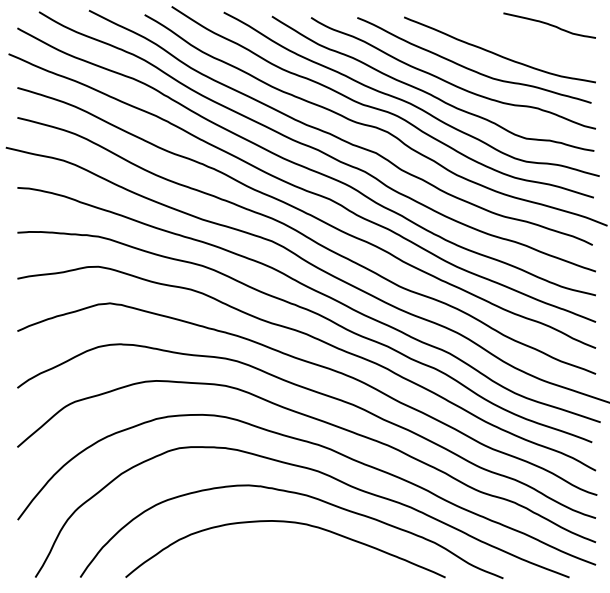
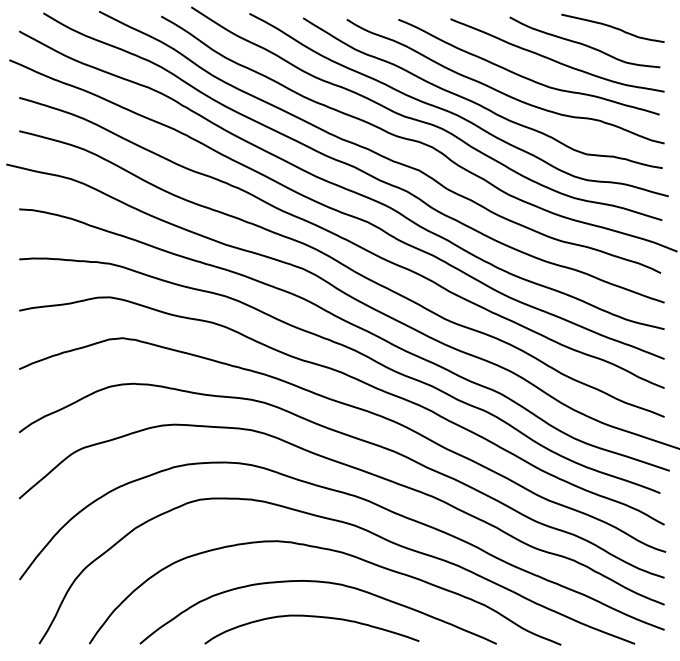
curve: (523, 39) -> (583, 43), added
curve: (279, 553) -> (311, 617), added

